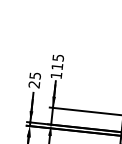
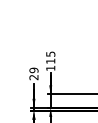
text: (34, 75) -> (33, 70), 25 -> 29

